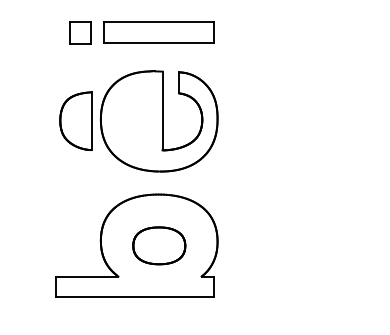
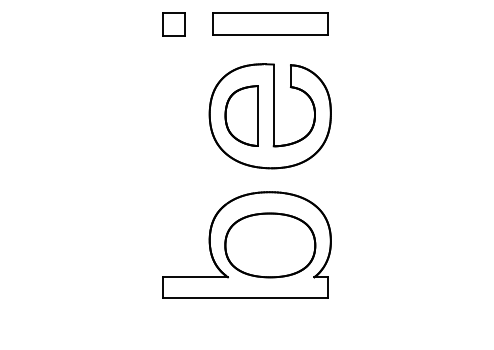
part: (80, 33) -> (173, 24), moved
part: (75, 120) -> (241, 115), moved
part: (159, 245) -> (270, 245), size x1.67

